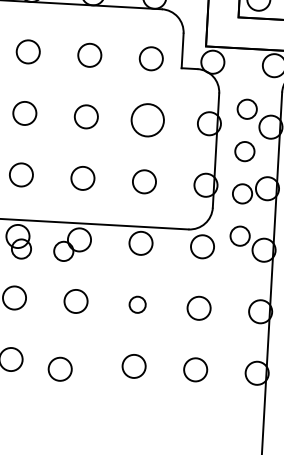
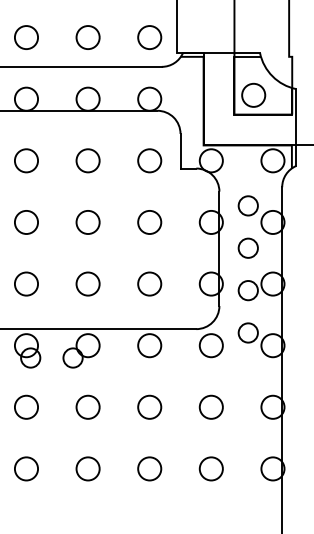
circle: (147, 120) -> (149, 222), size x0.71
circle: (137, 304) -> (149, 406), size x1.43
circle: (59, 368) -> (87, 468), moved

